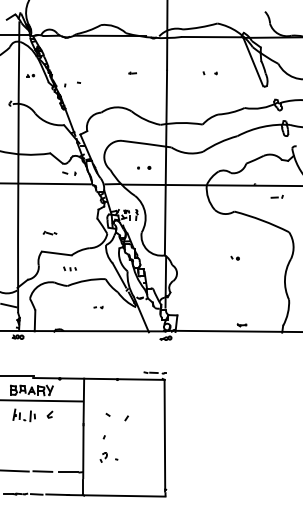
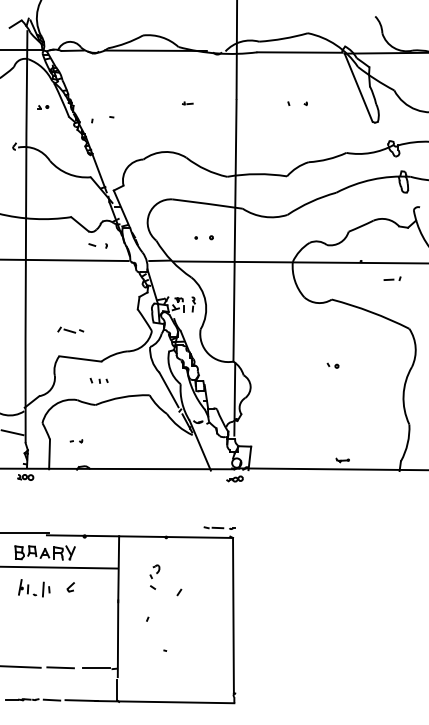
part: (49, 232) -> (70, 329), size x1.4
part: (98, 307) -> (76, 441), moved
part: (103, 457) -> (154, 571), moved

